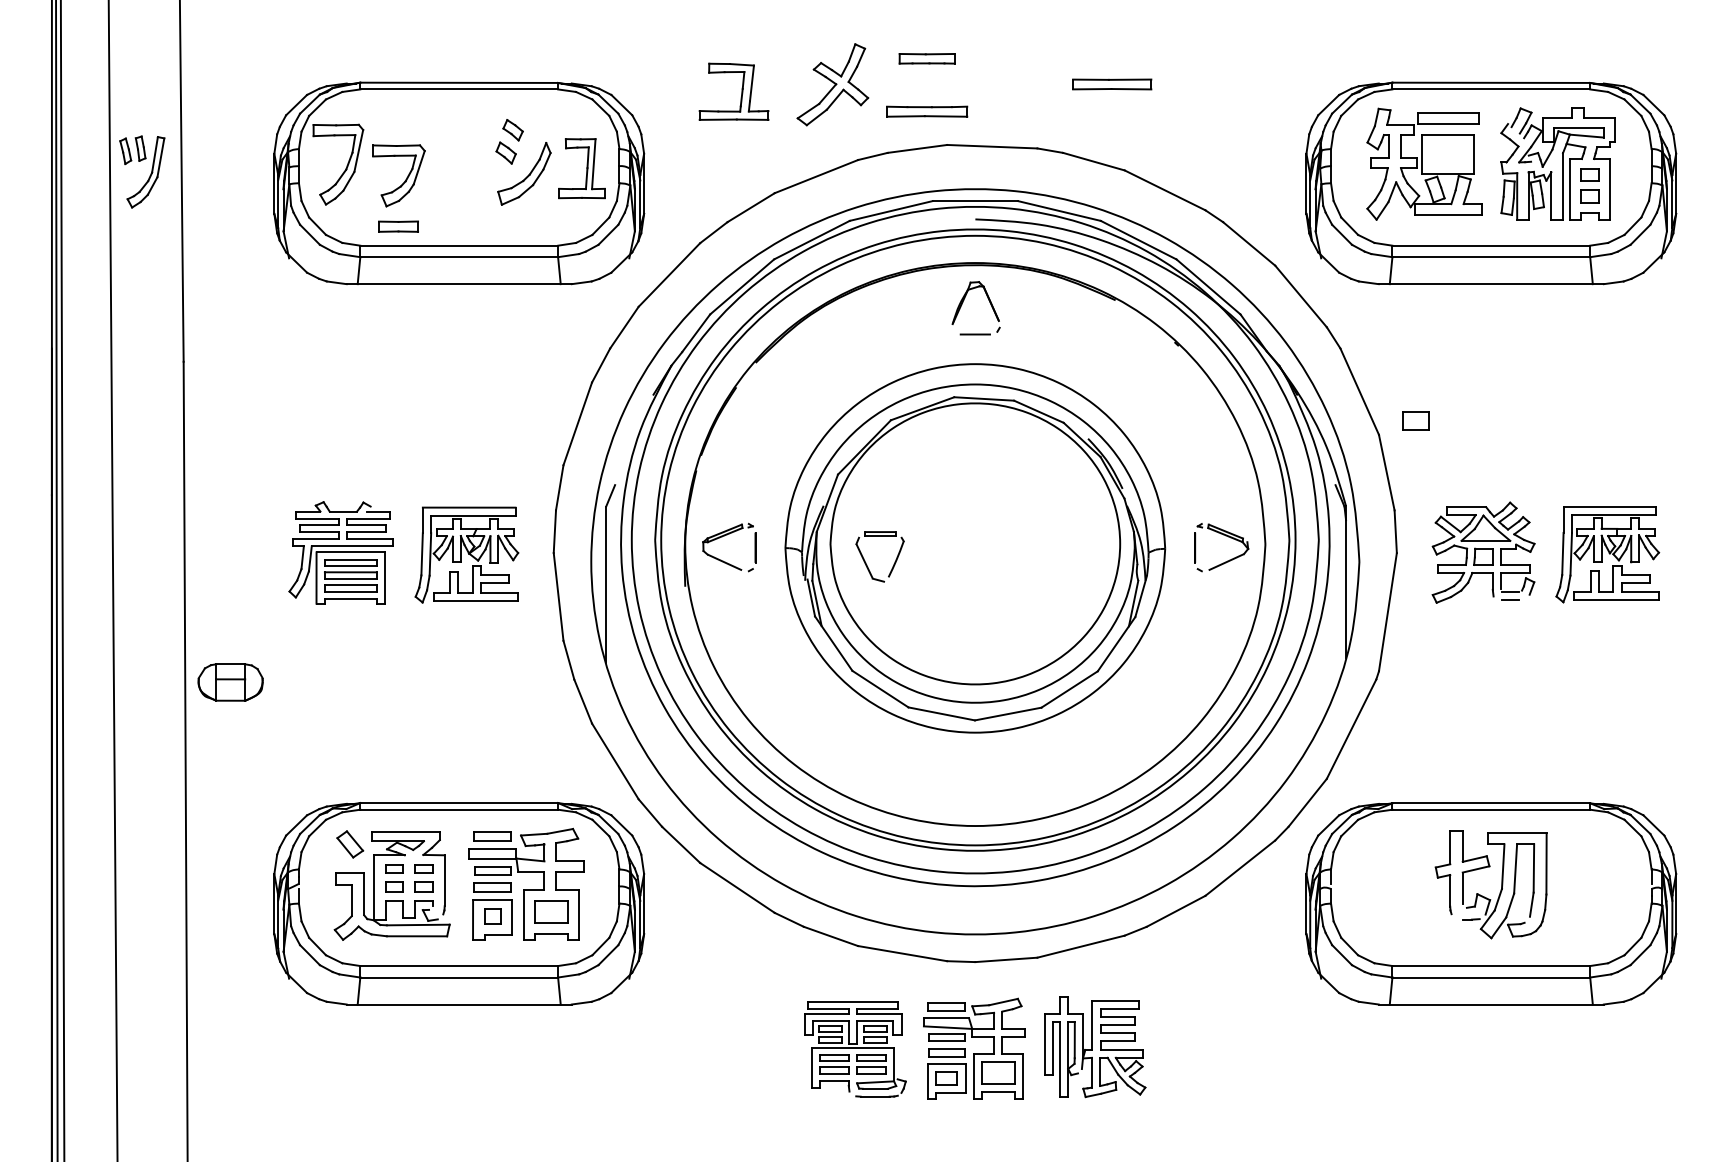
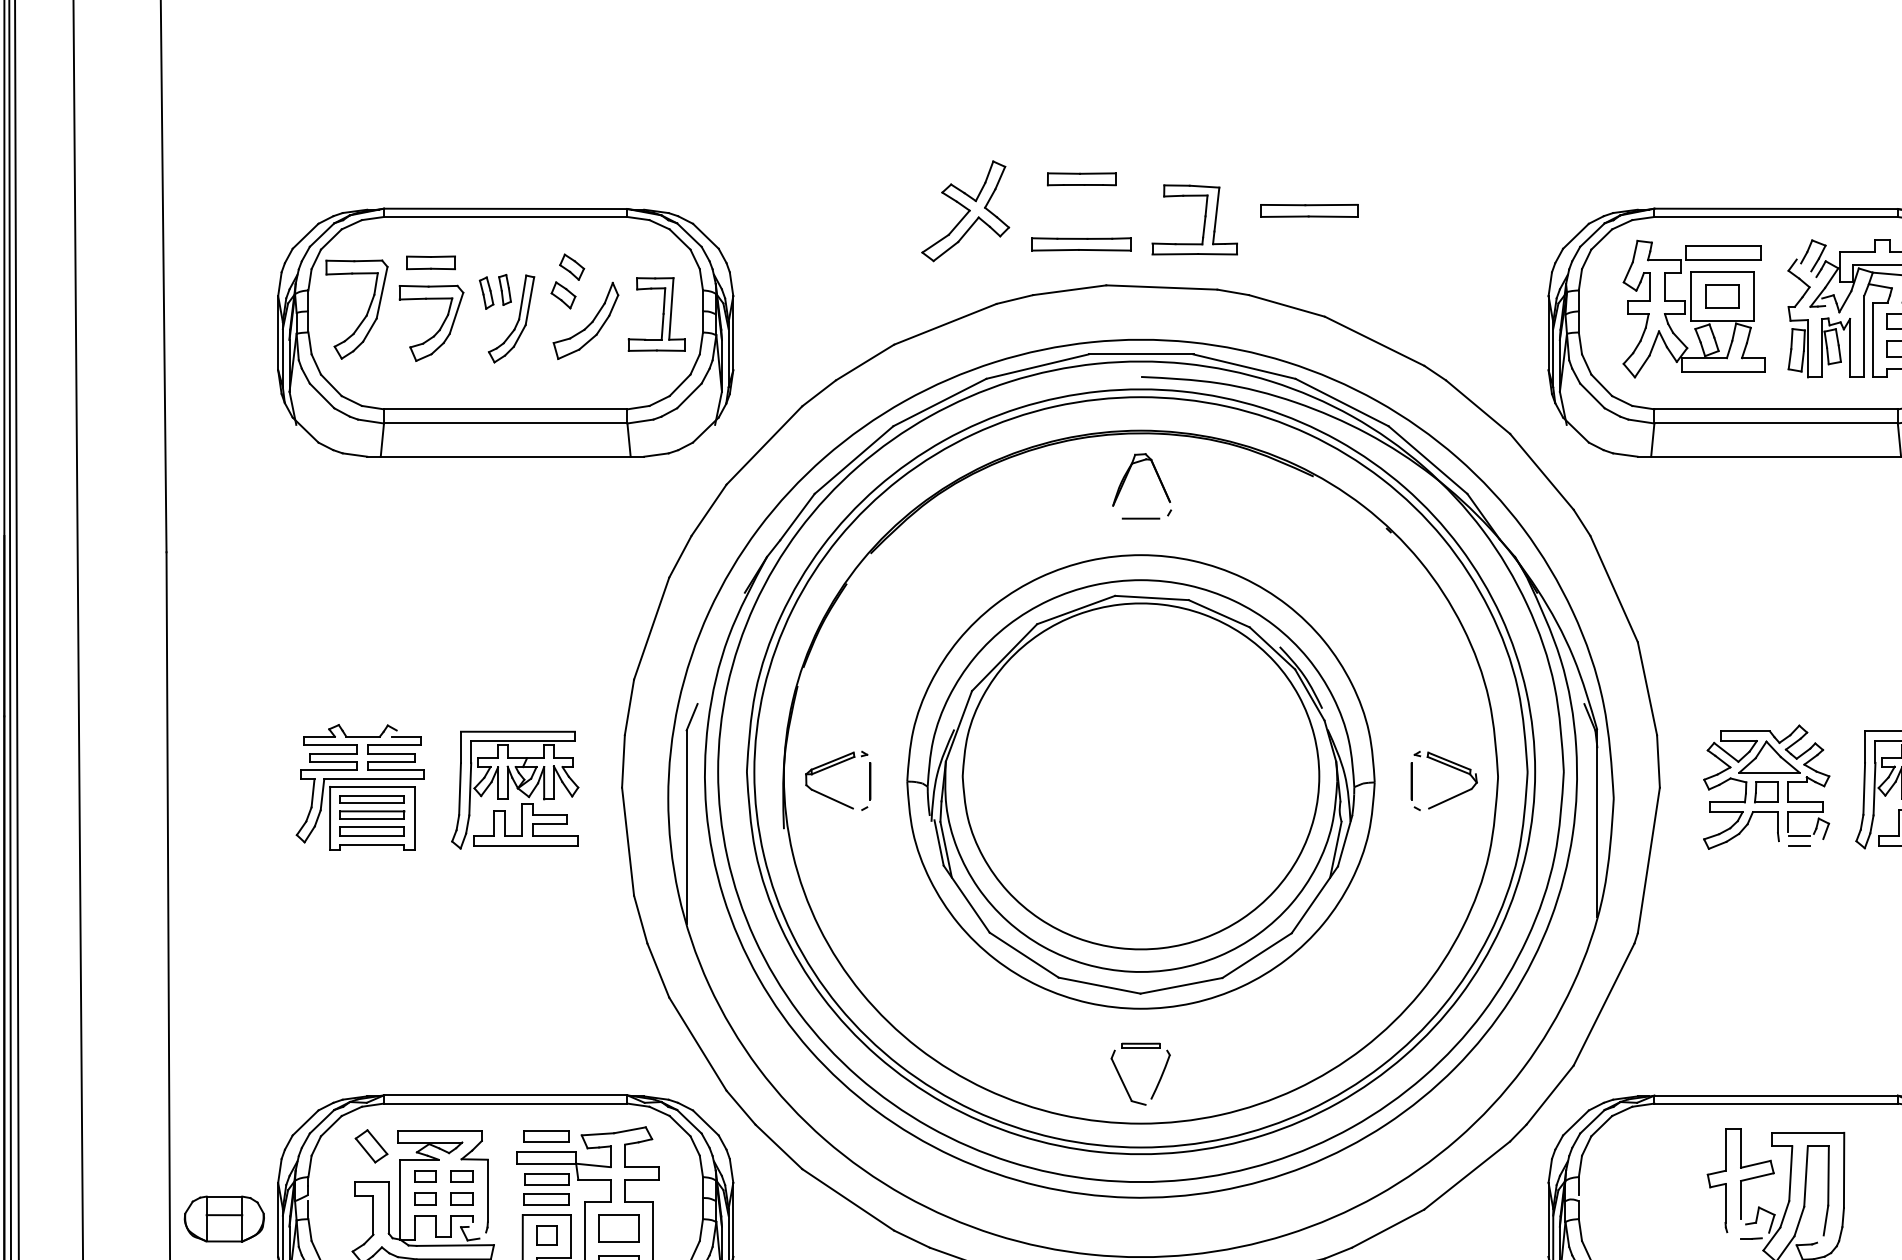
part: (741, 91) -> (1203, 219), moved
part: (149, 175) -> (515, 322), moved
part: (398, 226) -> (430, 262), moved
part: (1415, 420) -> (1722, 295), moved
part: (866, 562) -> (1123, 1081), moved
part: (230, 682) -> (224, 1219), moved

